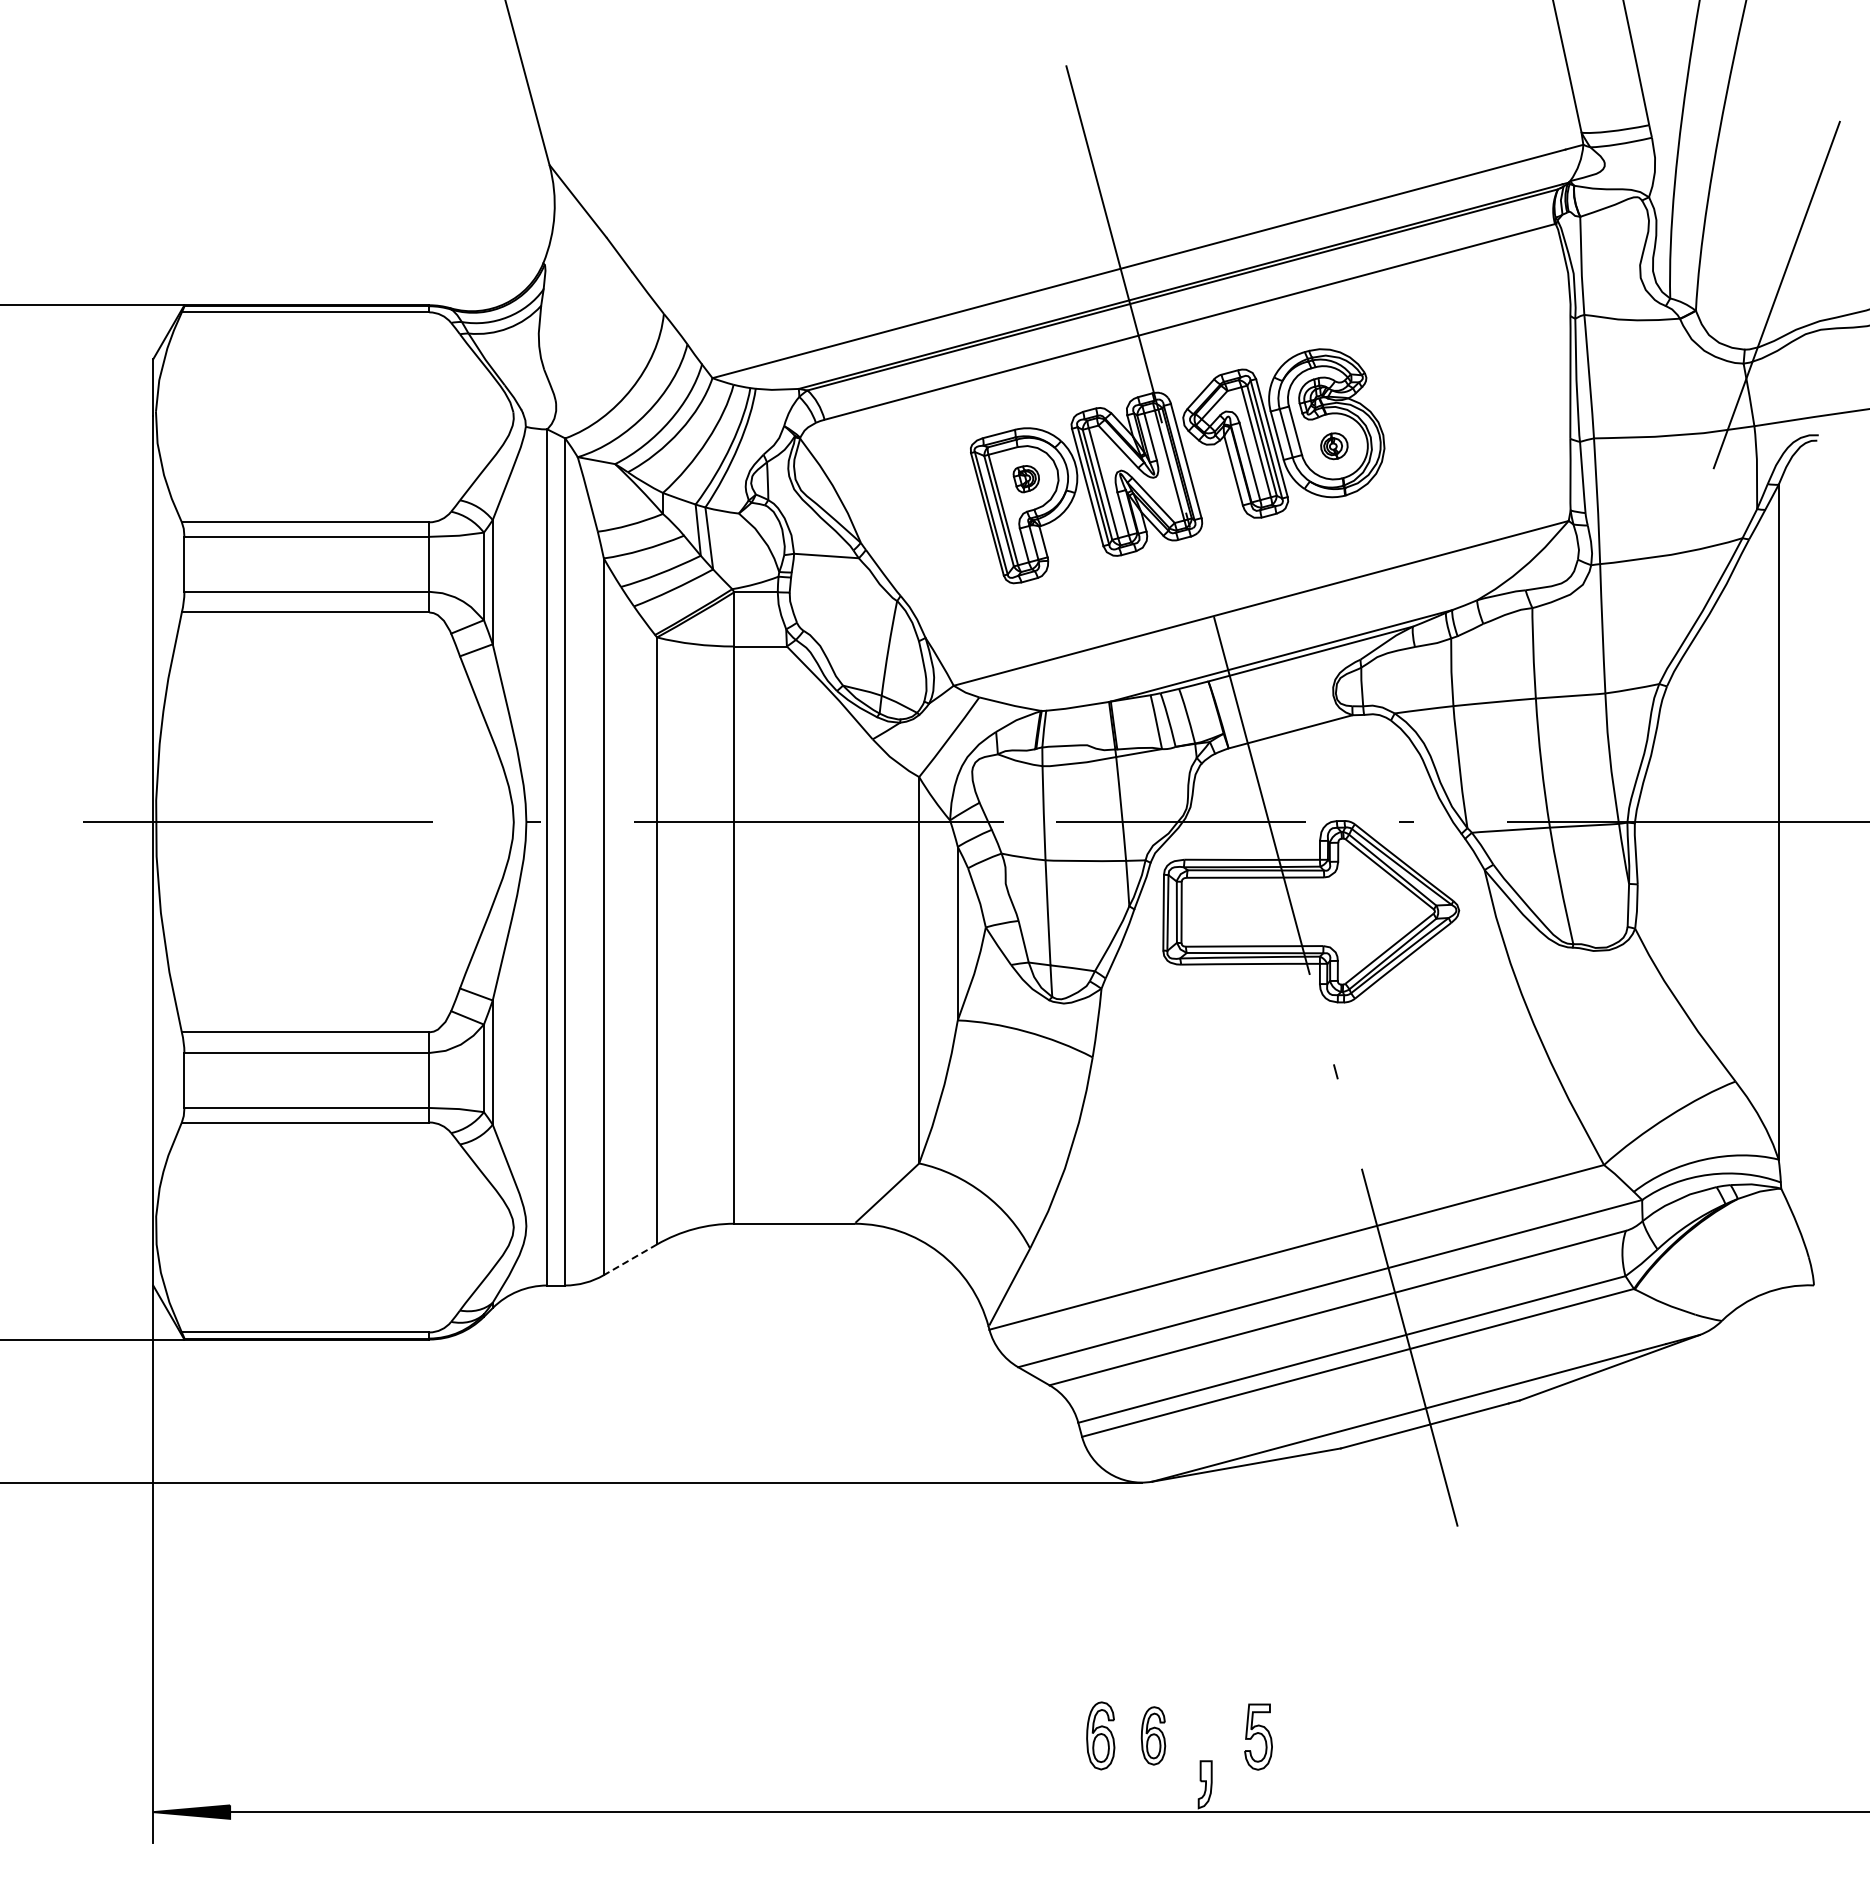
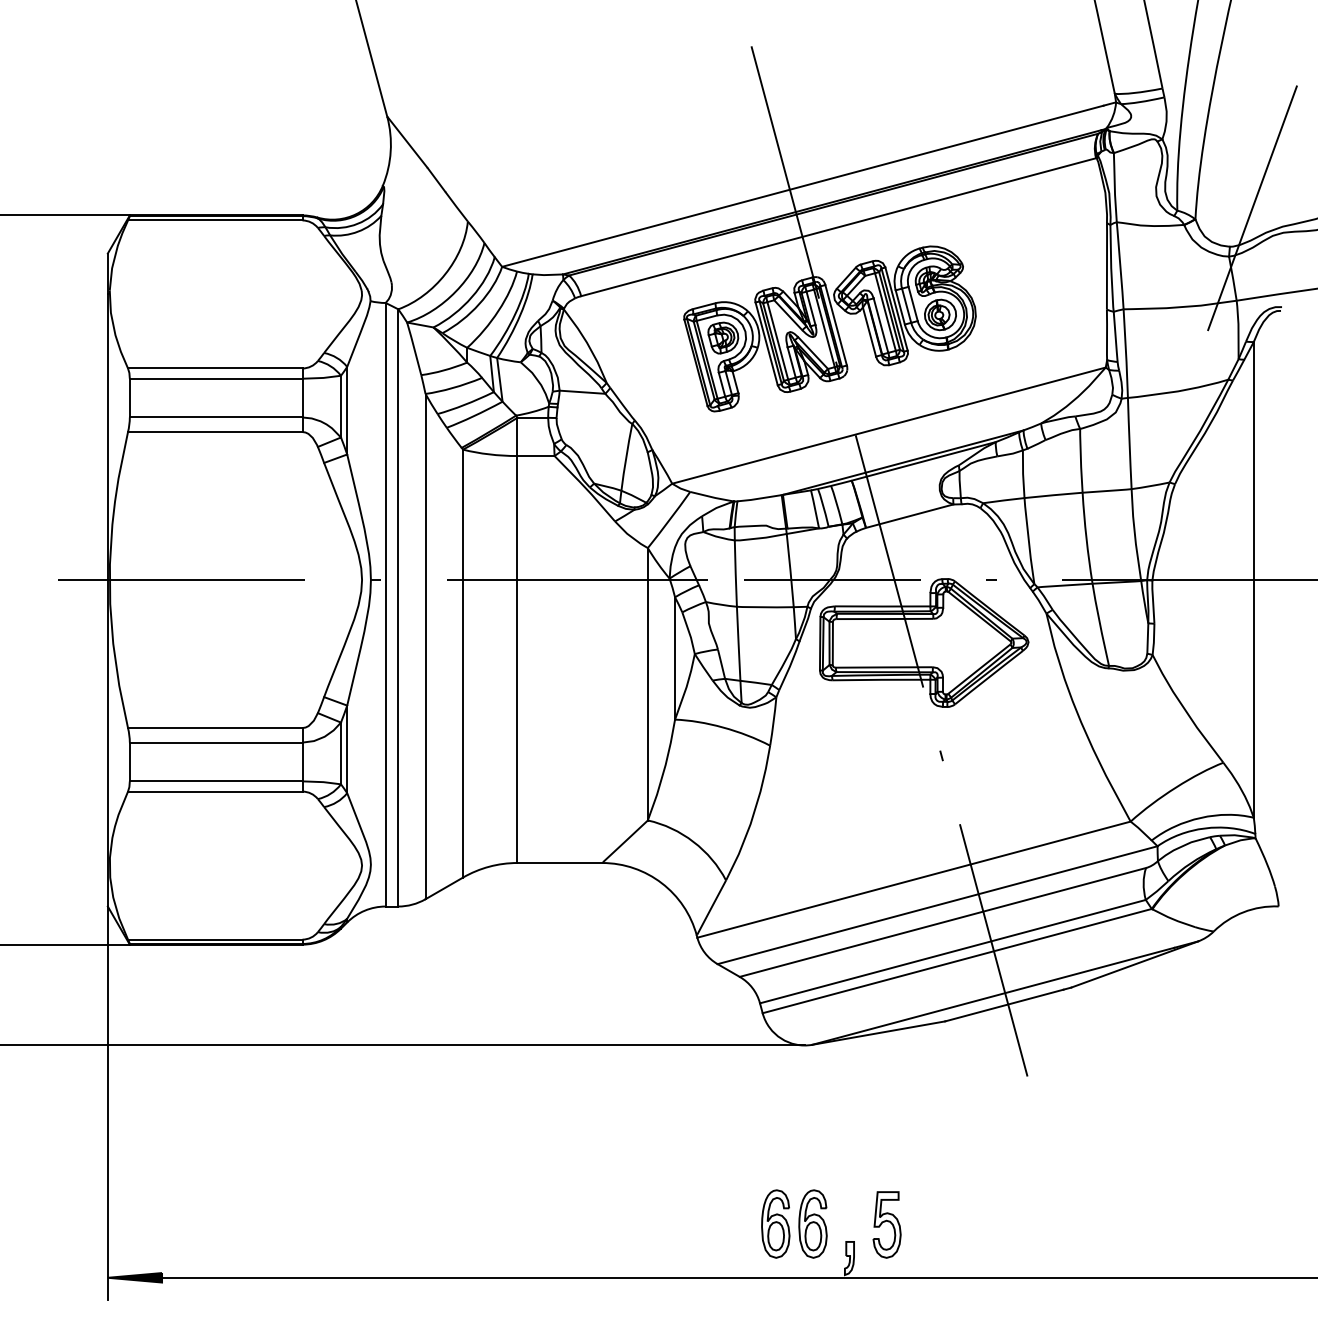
part: (1334, 445) -> (940, 314), size x1.67
part: (1026, 478) -> (723, 337), size x1.67
line: (630, 1259) -> (444, 888), dashed -> solid
part: (1100, 1735) -> (775, 1223), size x1.43
part: (1153, 1735) -> (813, 1223), size x1.67
part: (1258, 1736) -> (887, 1224), size x1.43

